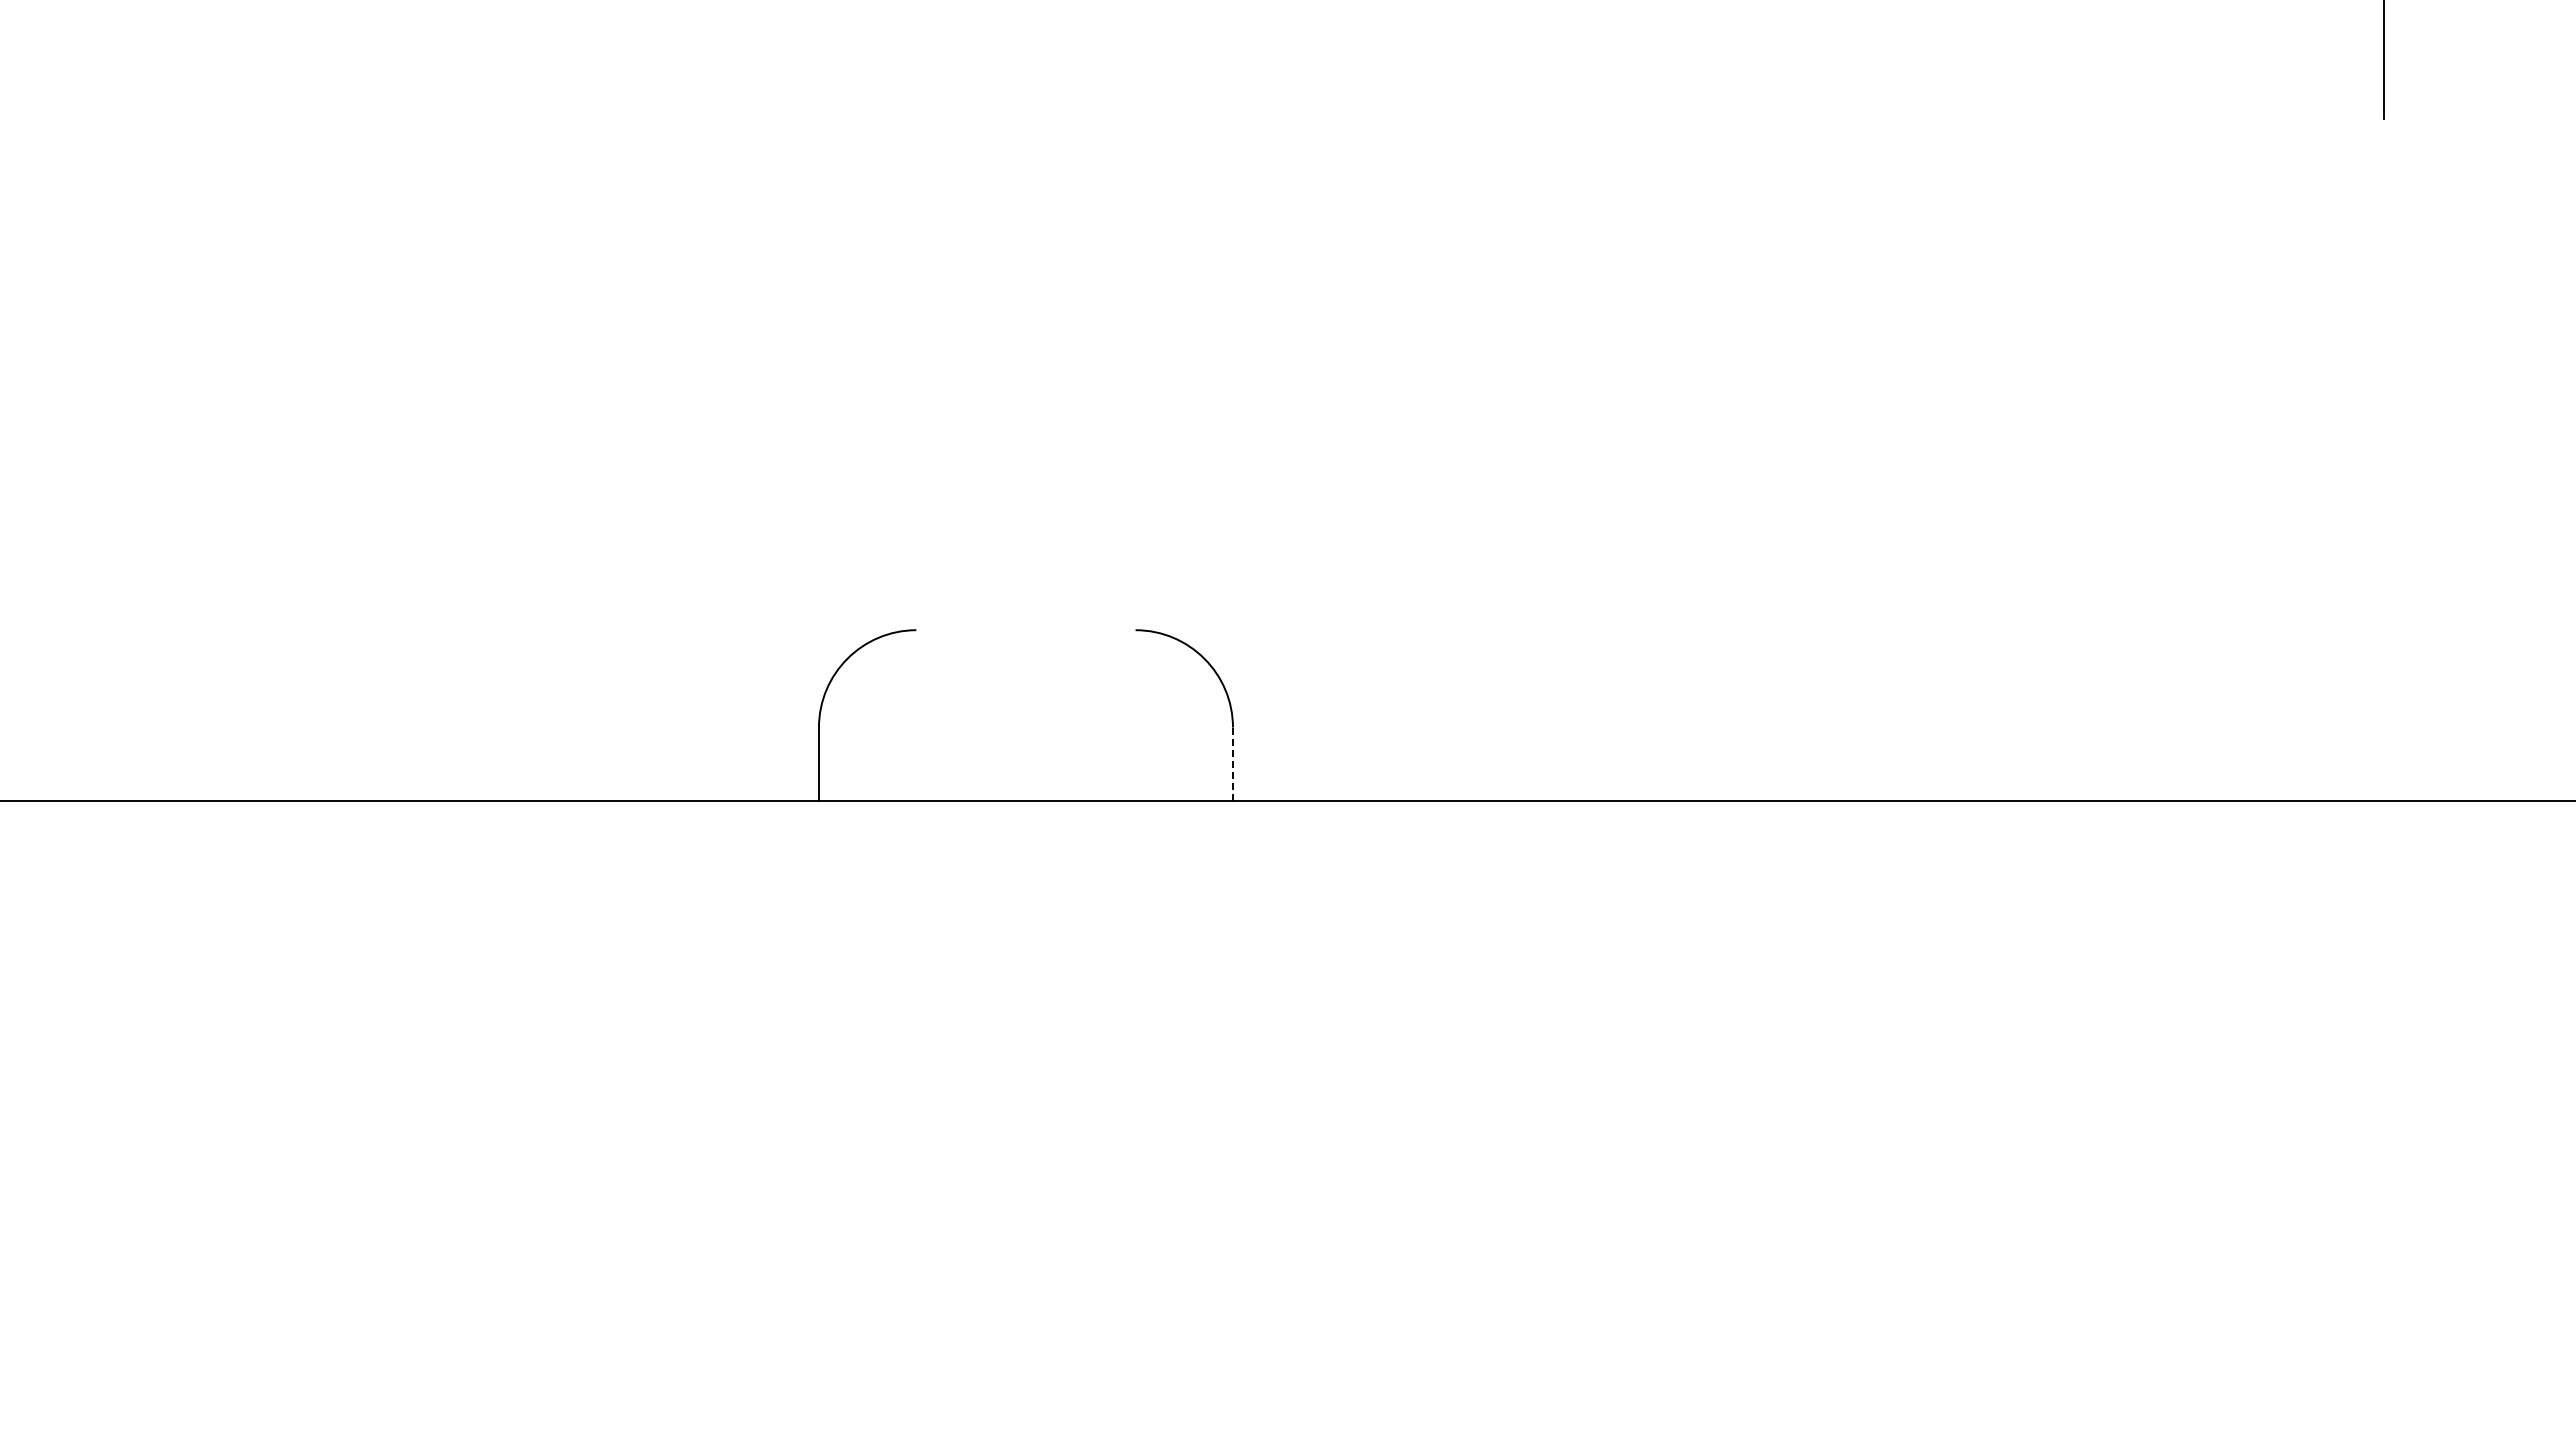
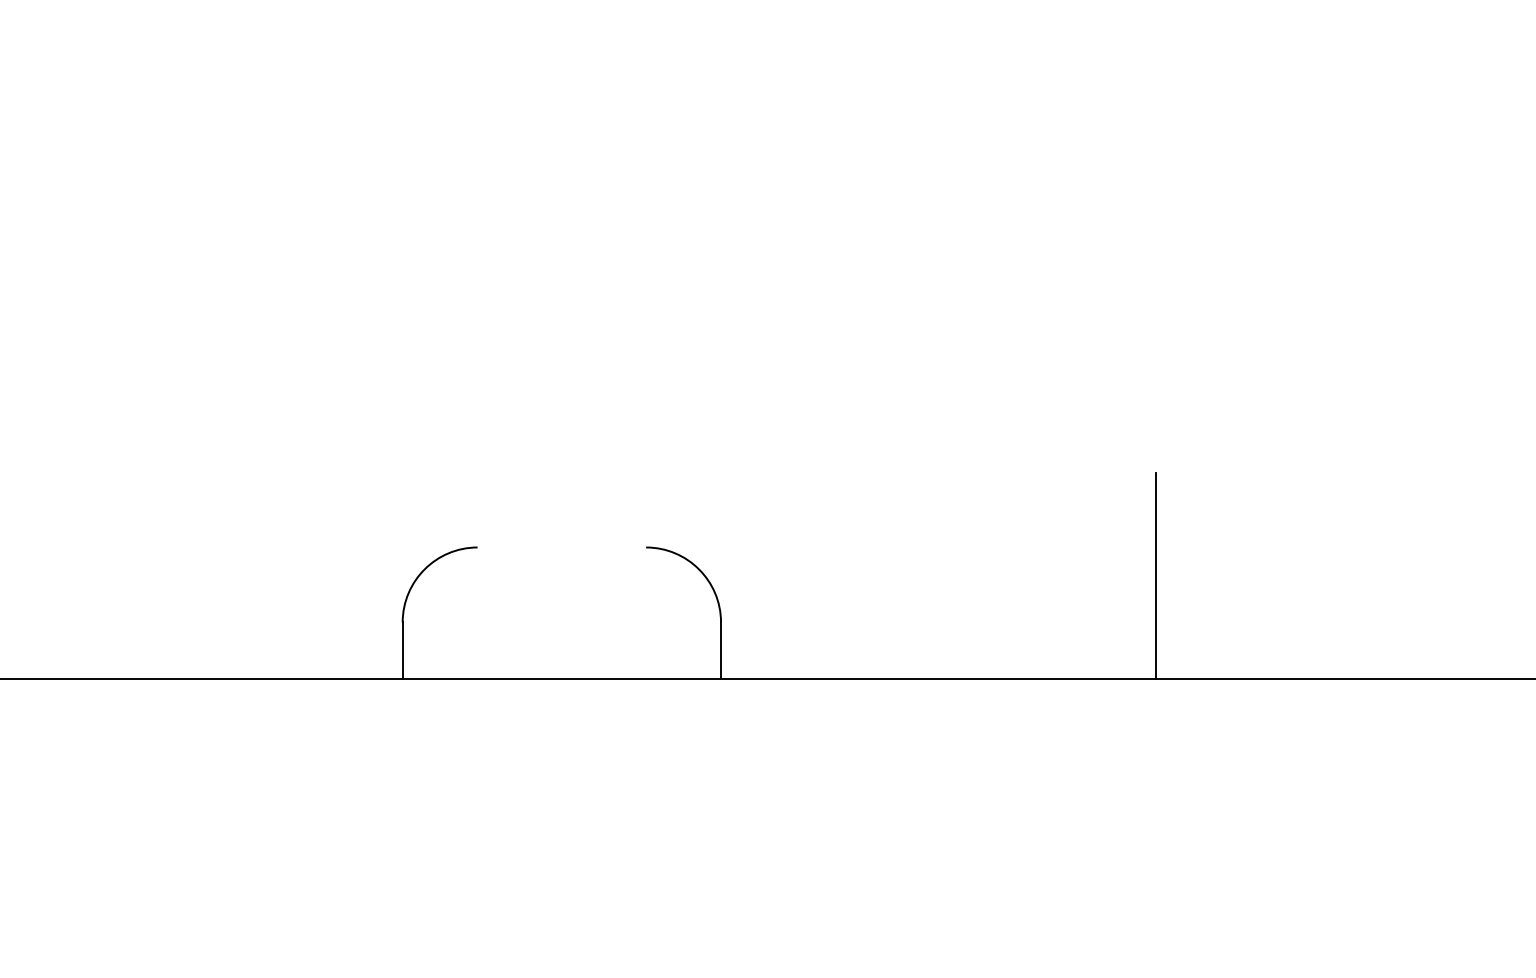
line: (1799, 666) -> (1156, 575), added
line: (1232, 764) -> (720, 650), dashed -> solid

